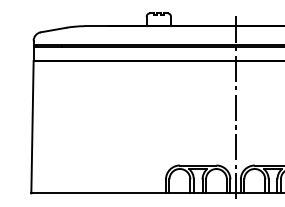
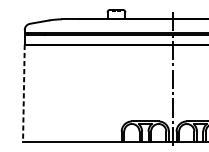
line: (32, 127) -> (23, 93), solid -> dashed

